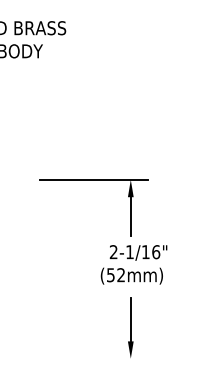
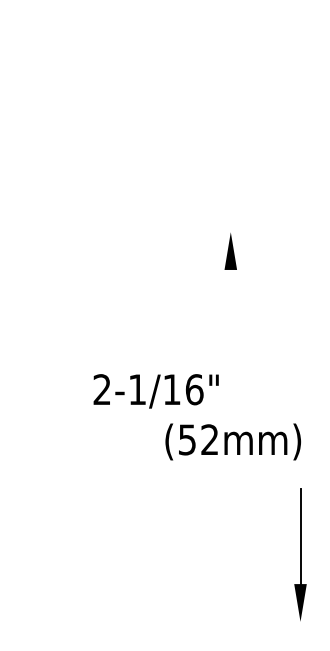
line: (93, 179) -> (149, 231), removed
line: (130, 216) -> (230, 311), removed
text: (138, 252) -> (156, 390), moved
part: (130, 327) -> (299, 553), moved

